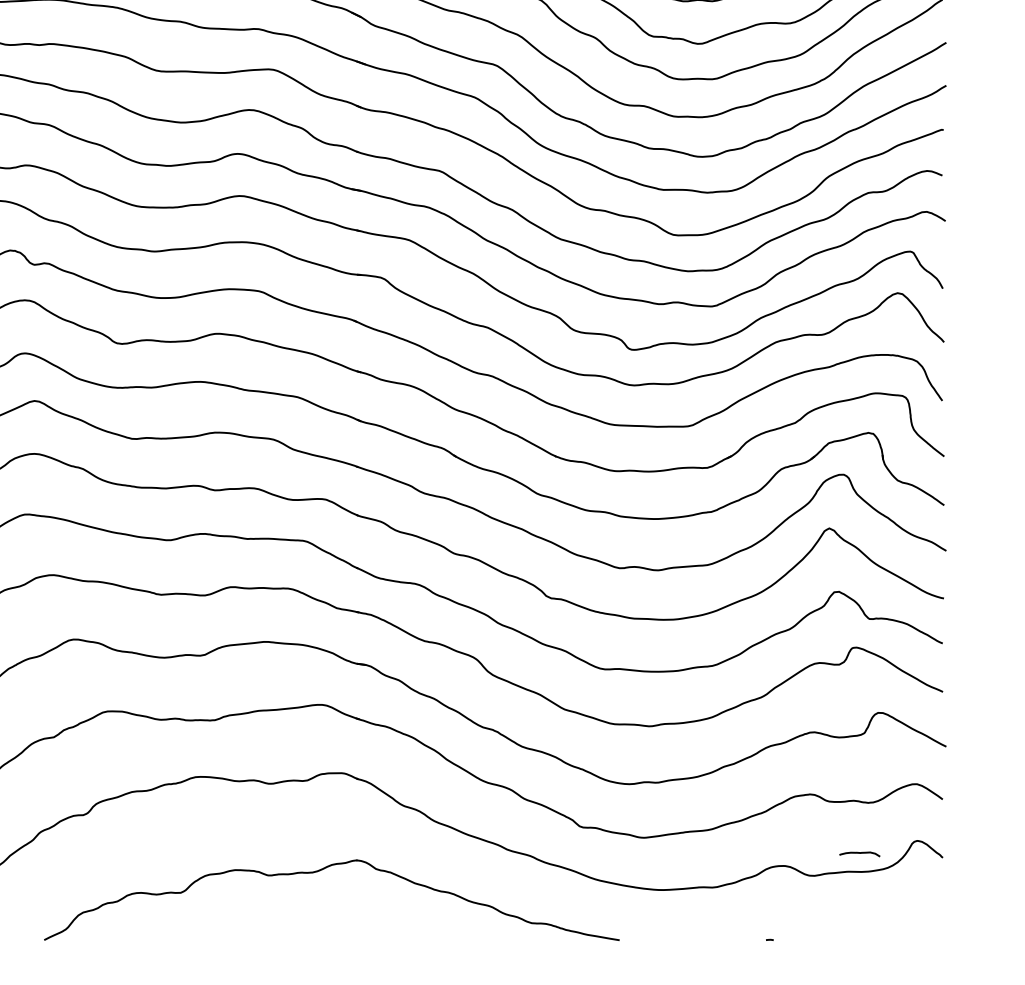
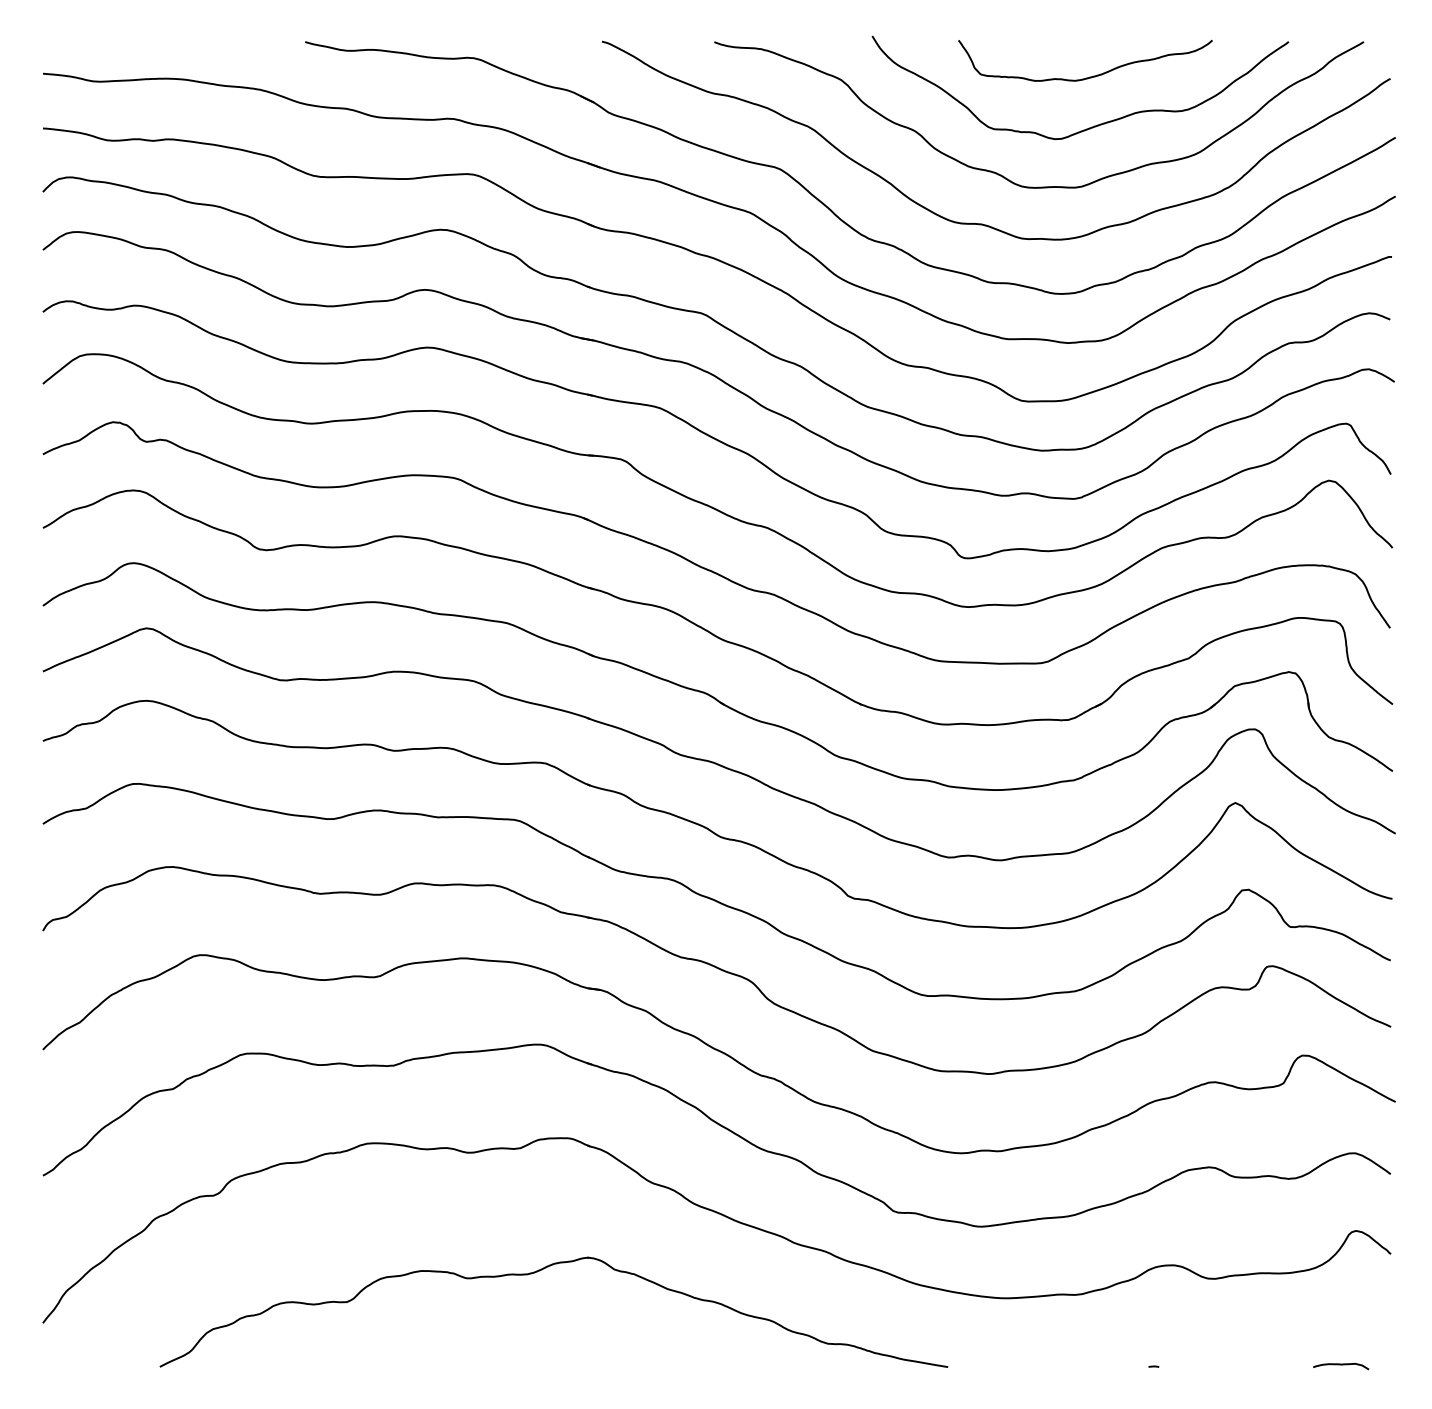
curve: (860, 853) -> (1341, 1365), moved

